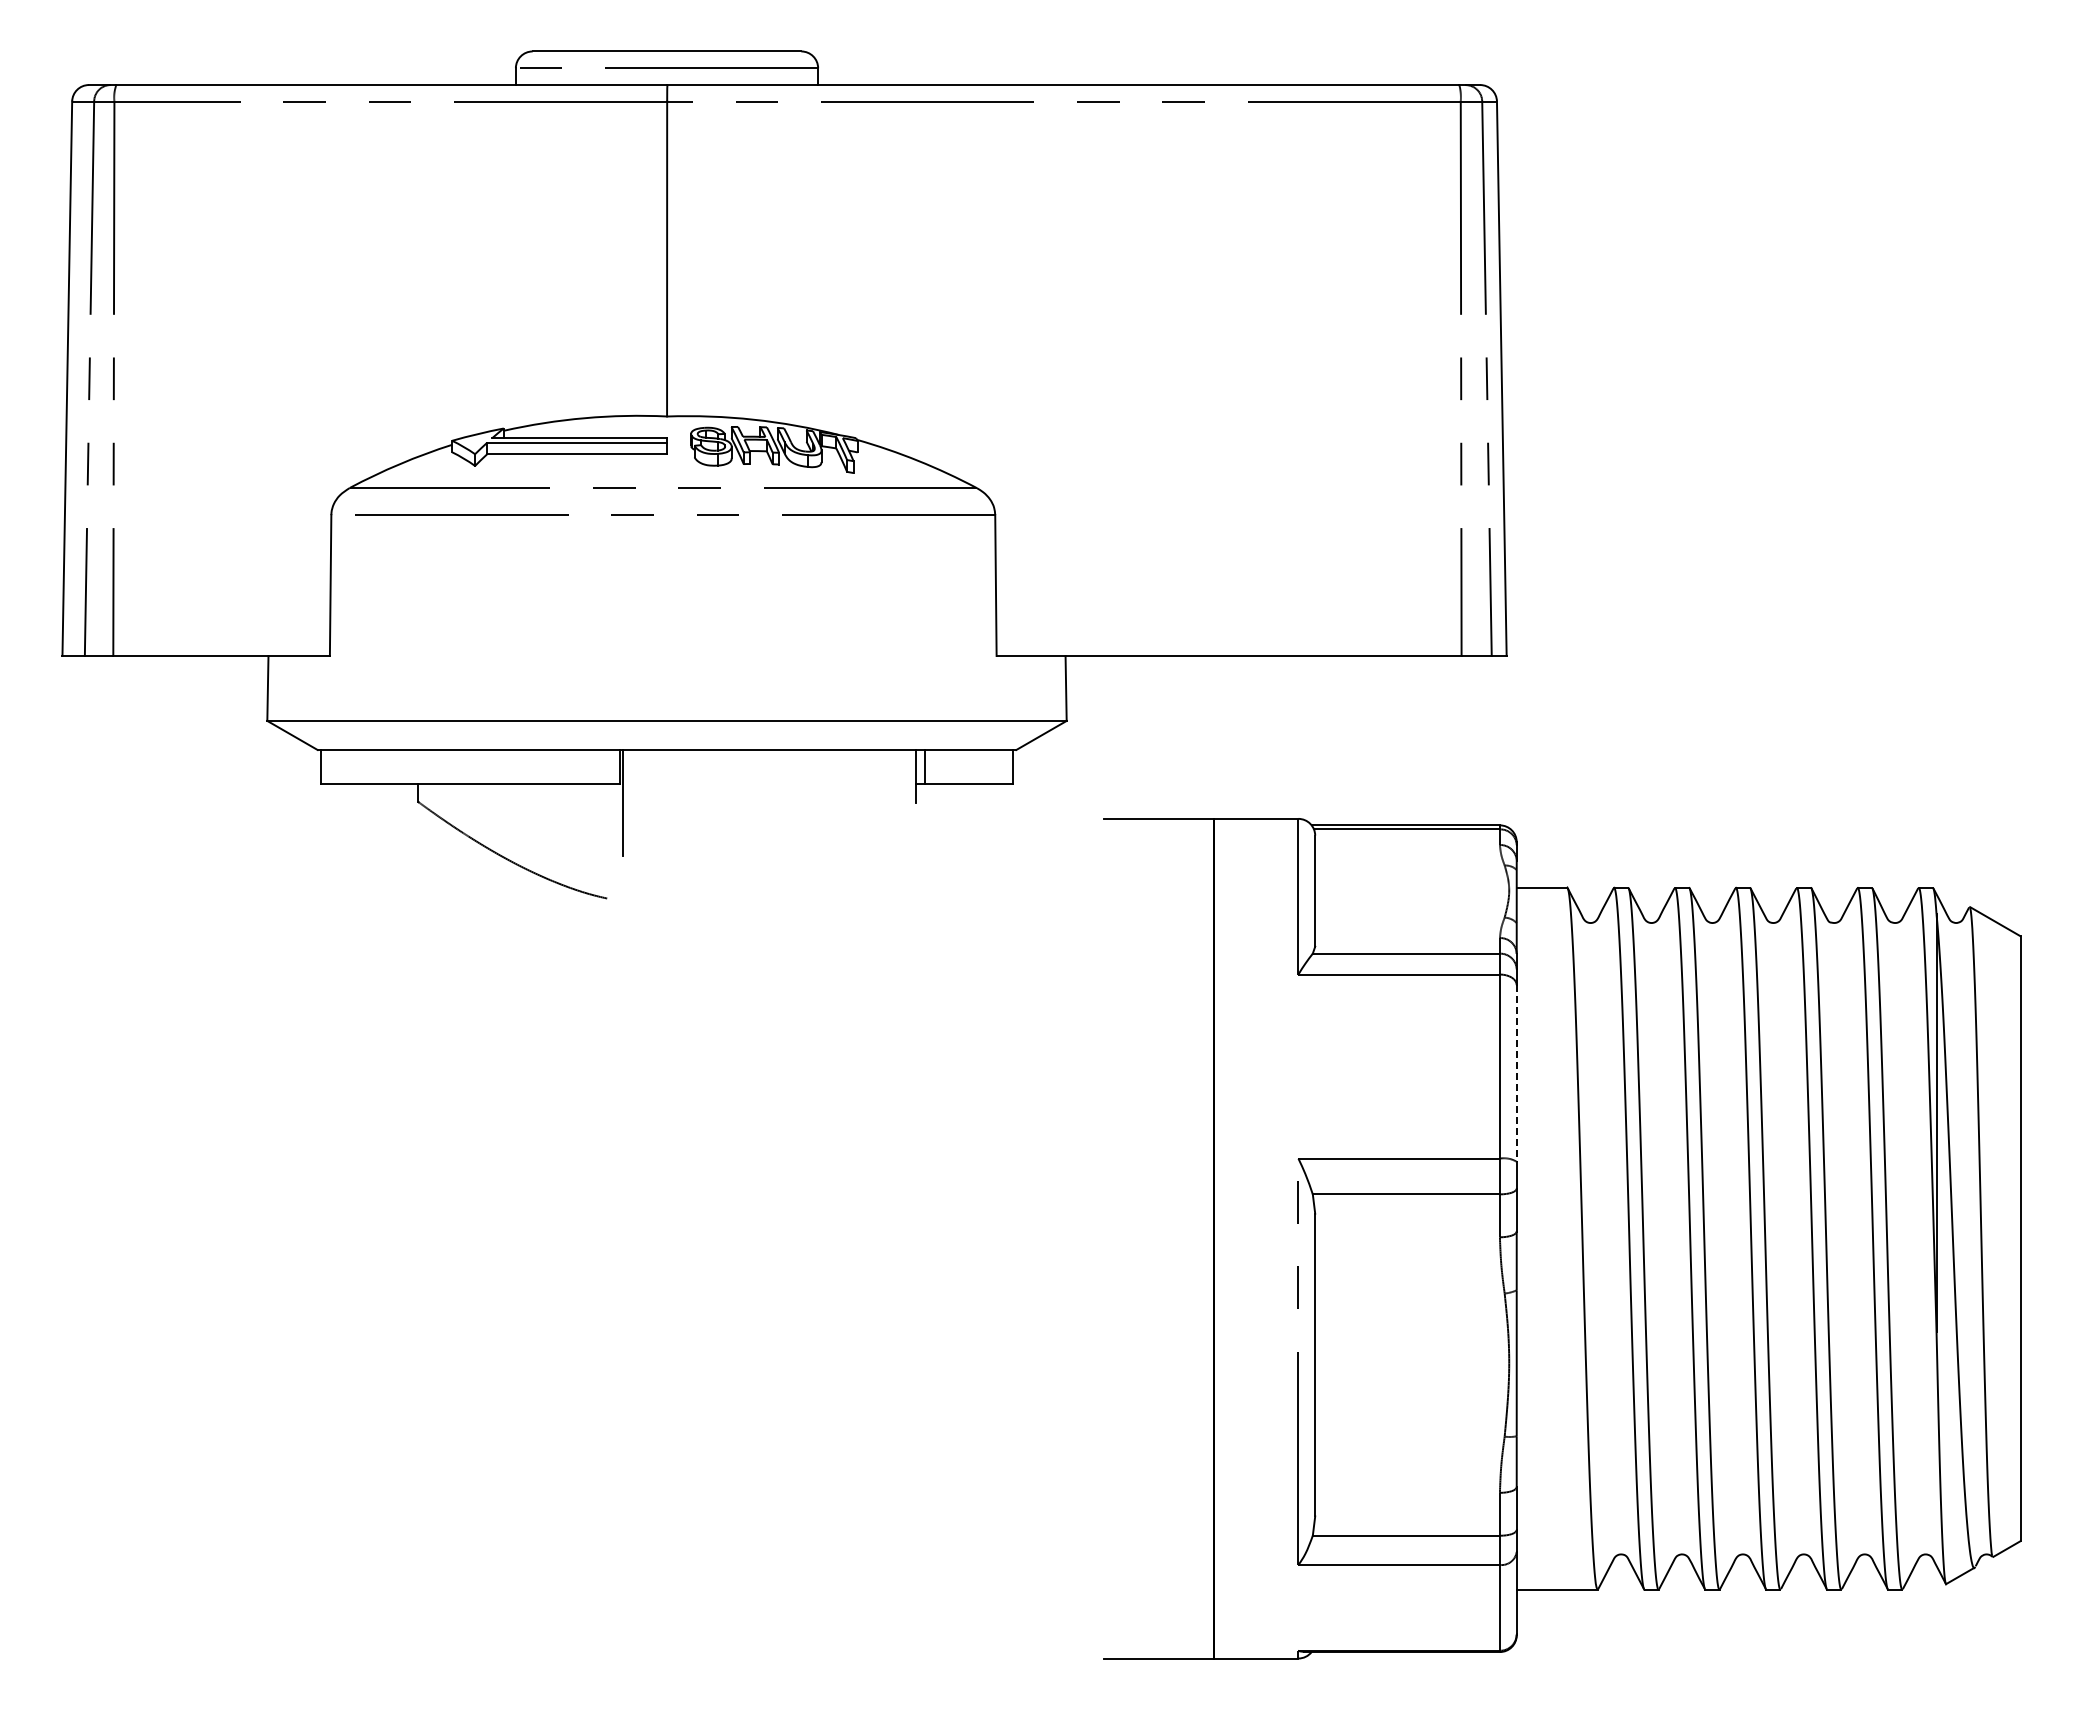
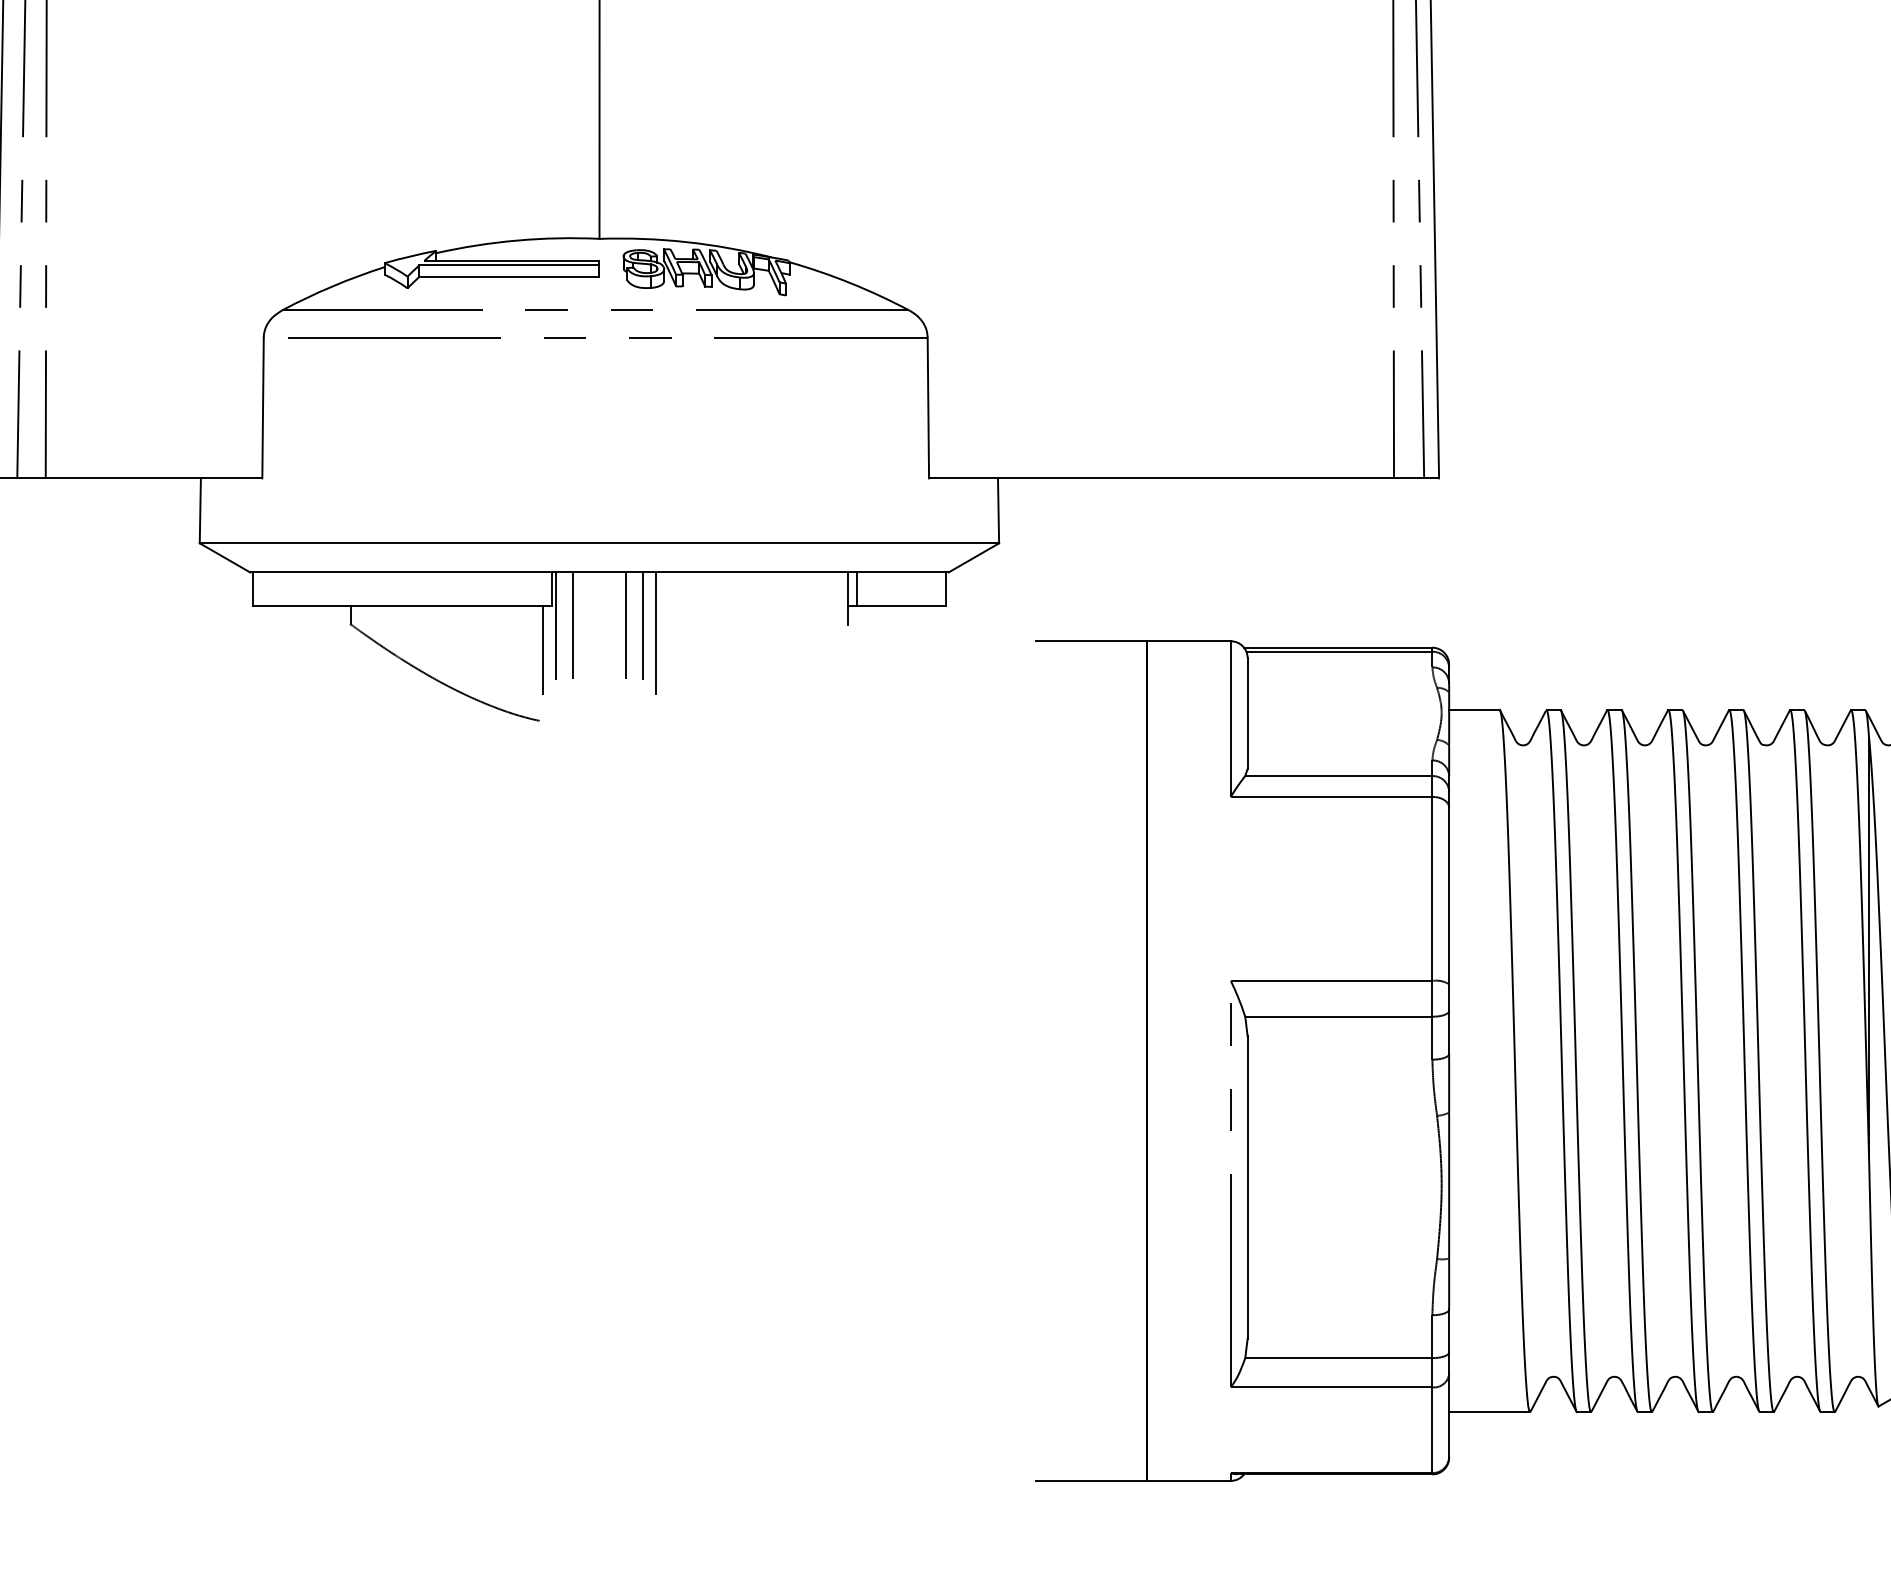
line: (640, 803) -> (572, 625), added
line: (693, 803) -> (625, 625), added
line: (710, 803) -> (642, 625), added
line: (723, 811) -> (655, 633), added
line: (610, 827) -> (542, 649), added
line: (1516, 1073) -> (1448, 895), dashed -> solid

